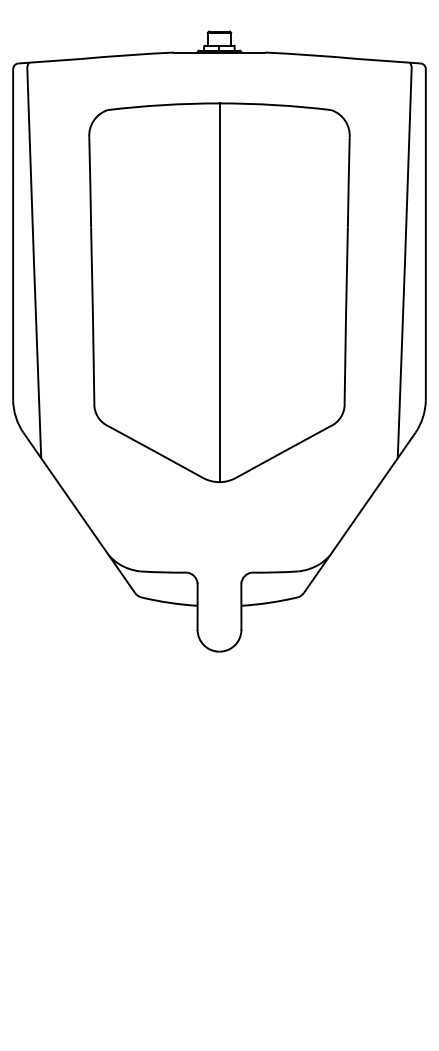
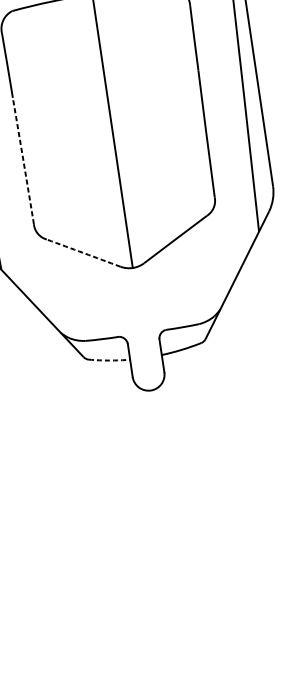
arc: (92, 315) -> (23, 161), solid -> dashed
arc: (156, 452) -> (84, 253), solid -> dashed
arc: (169, 602) -> (109, 360), solid -> dashed

